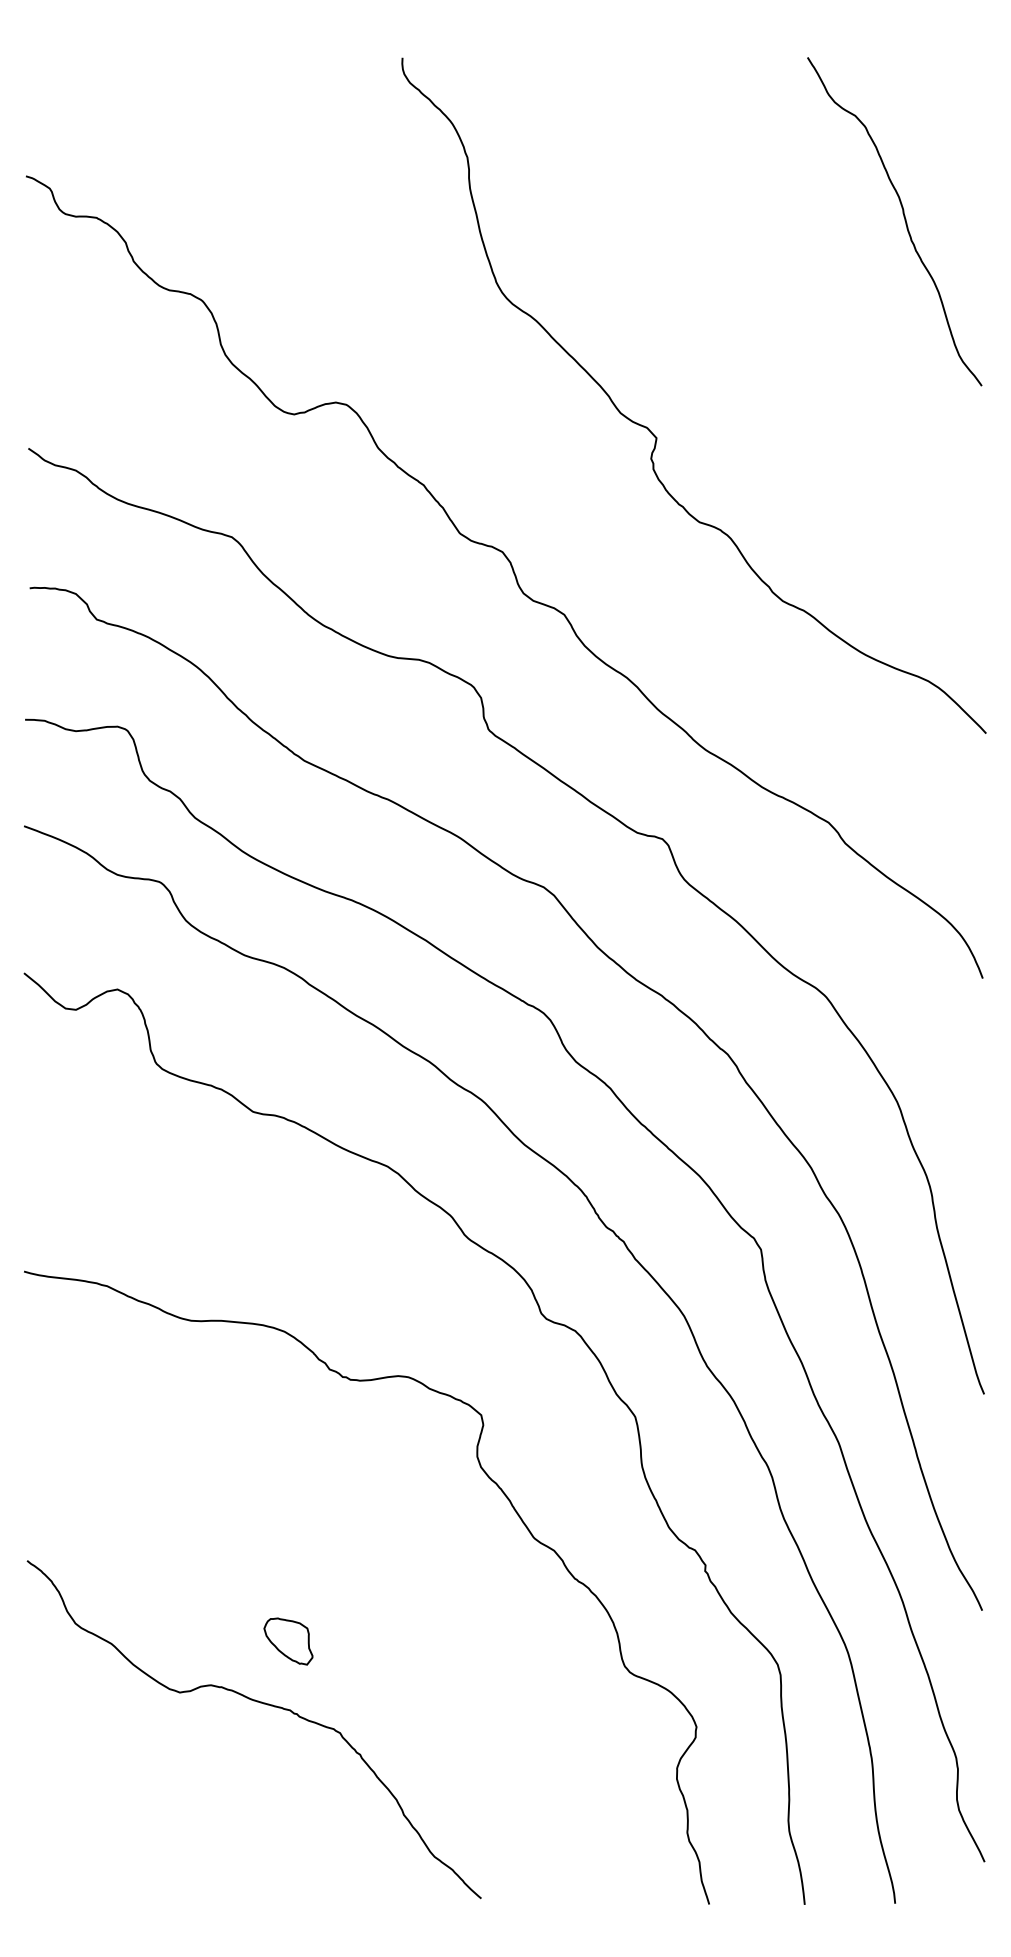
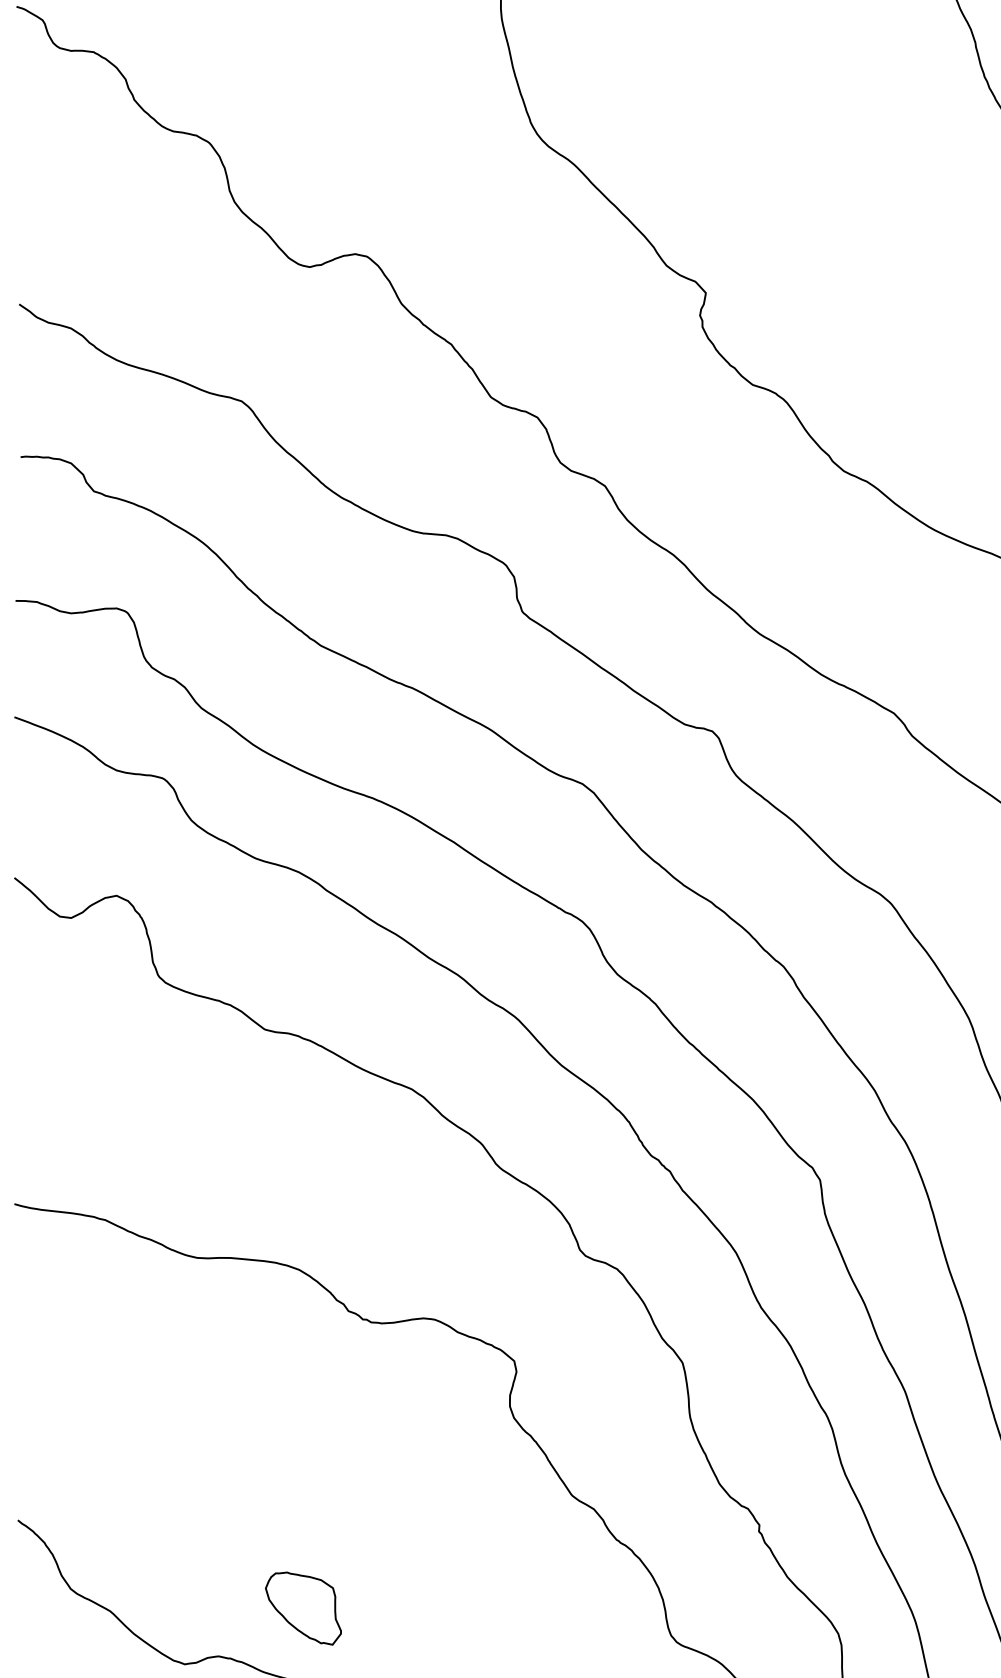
part: (288, 1641) -> (303, 1608), size x1.43

